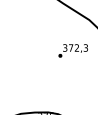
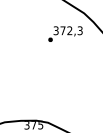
text: (72, 50) -> (64, 33), moved

